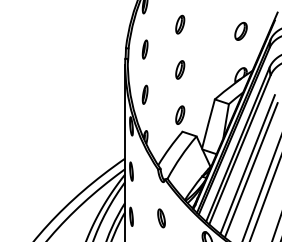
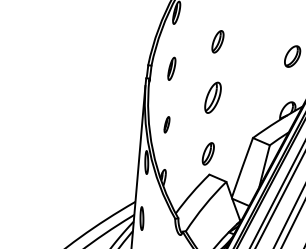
part: (180, 69) -> (213, 97), size x1.4
part: (144, 94) -> (166, 124), size x0.7

